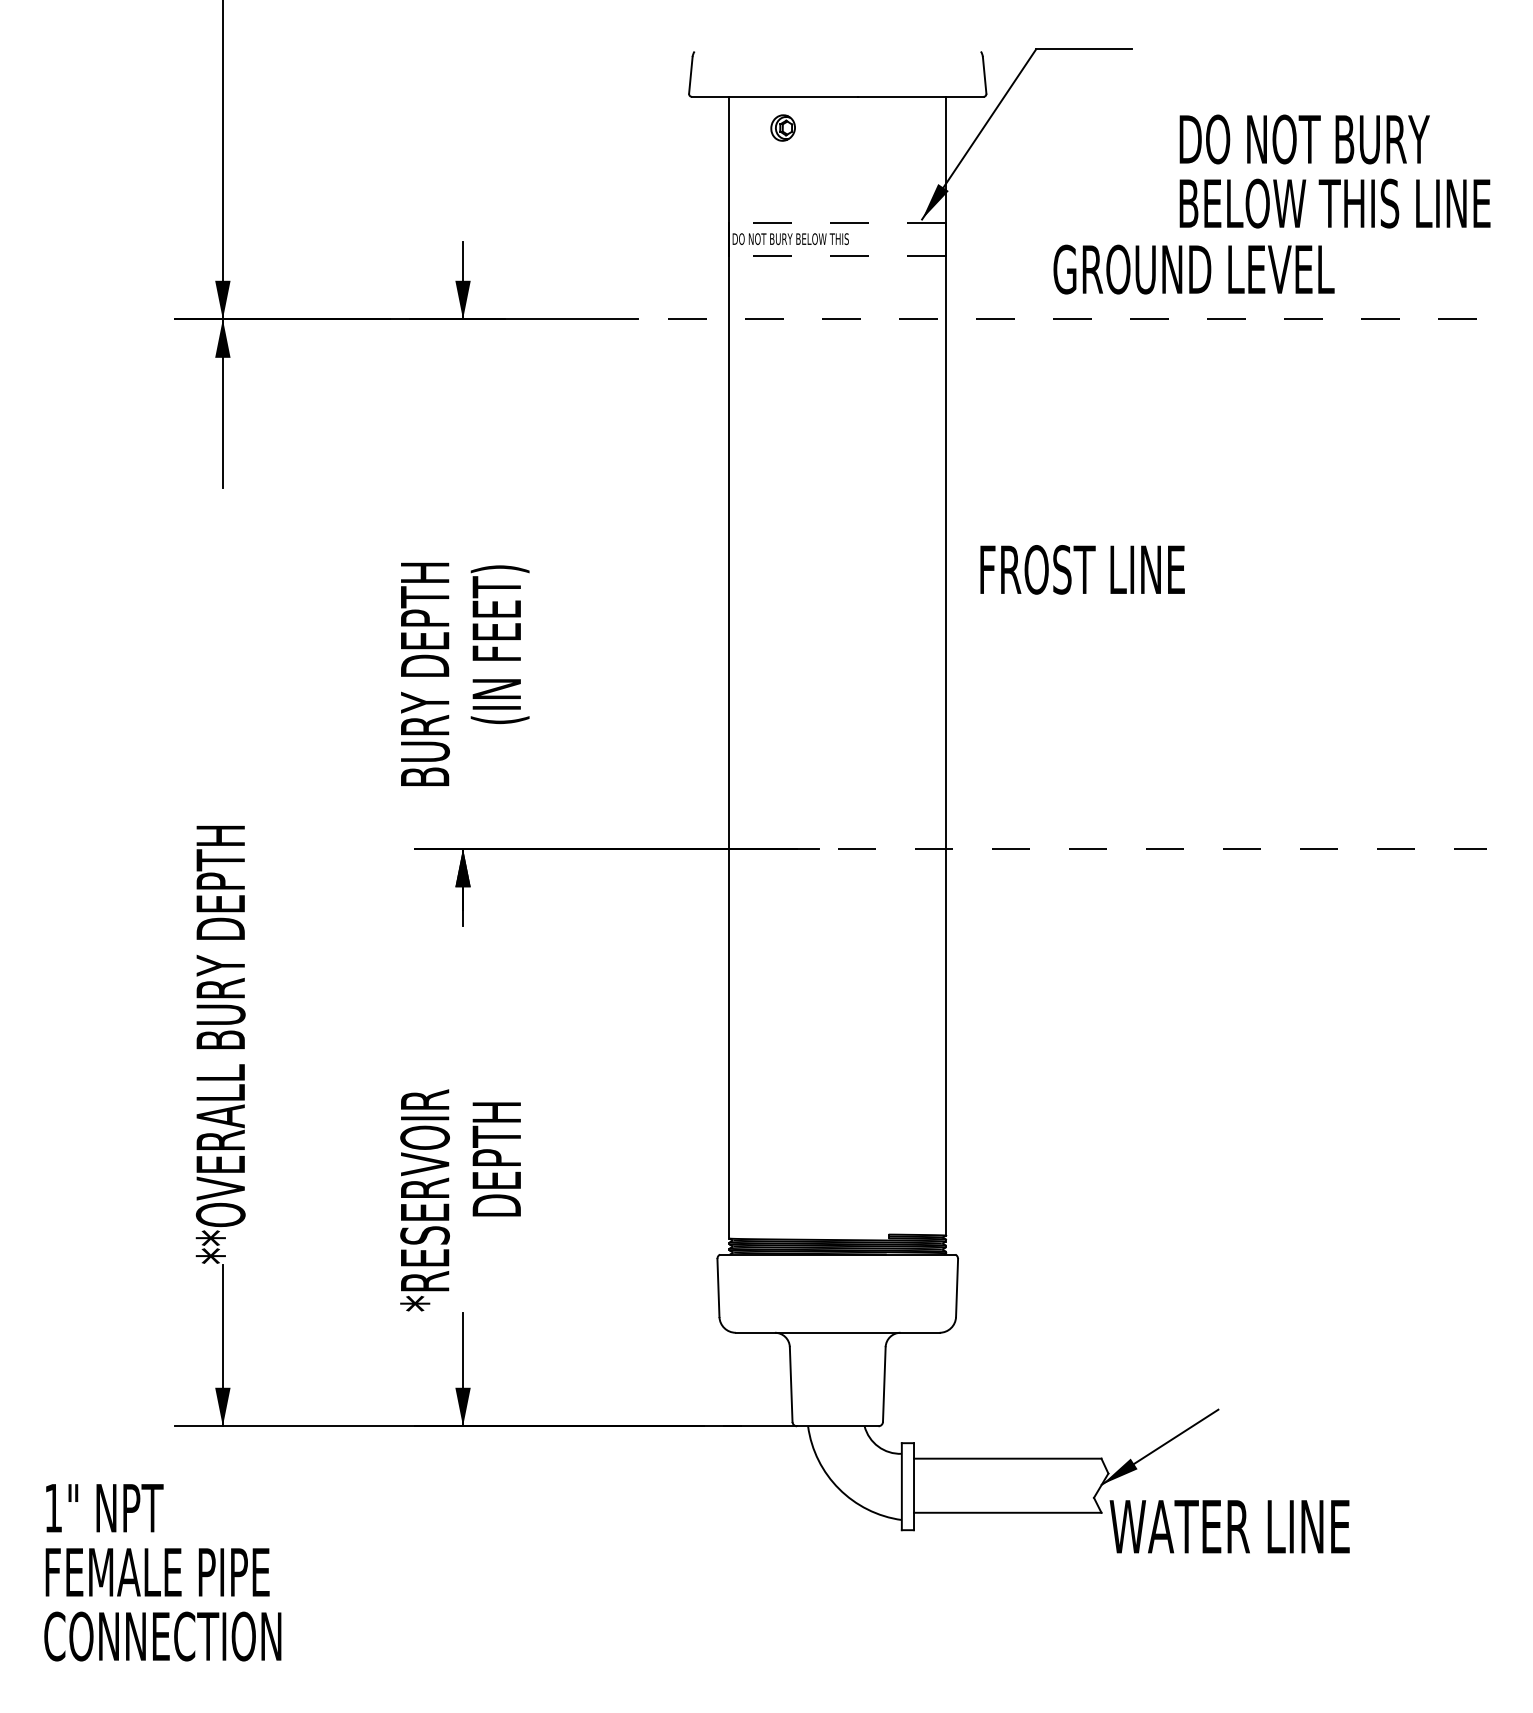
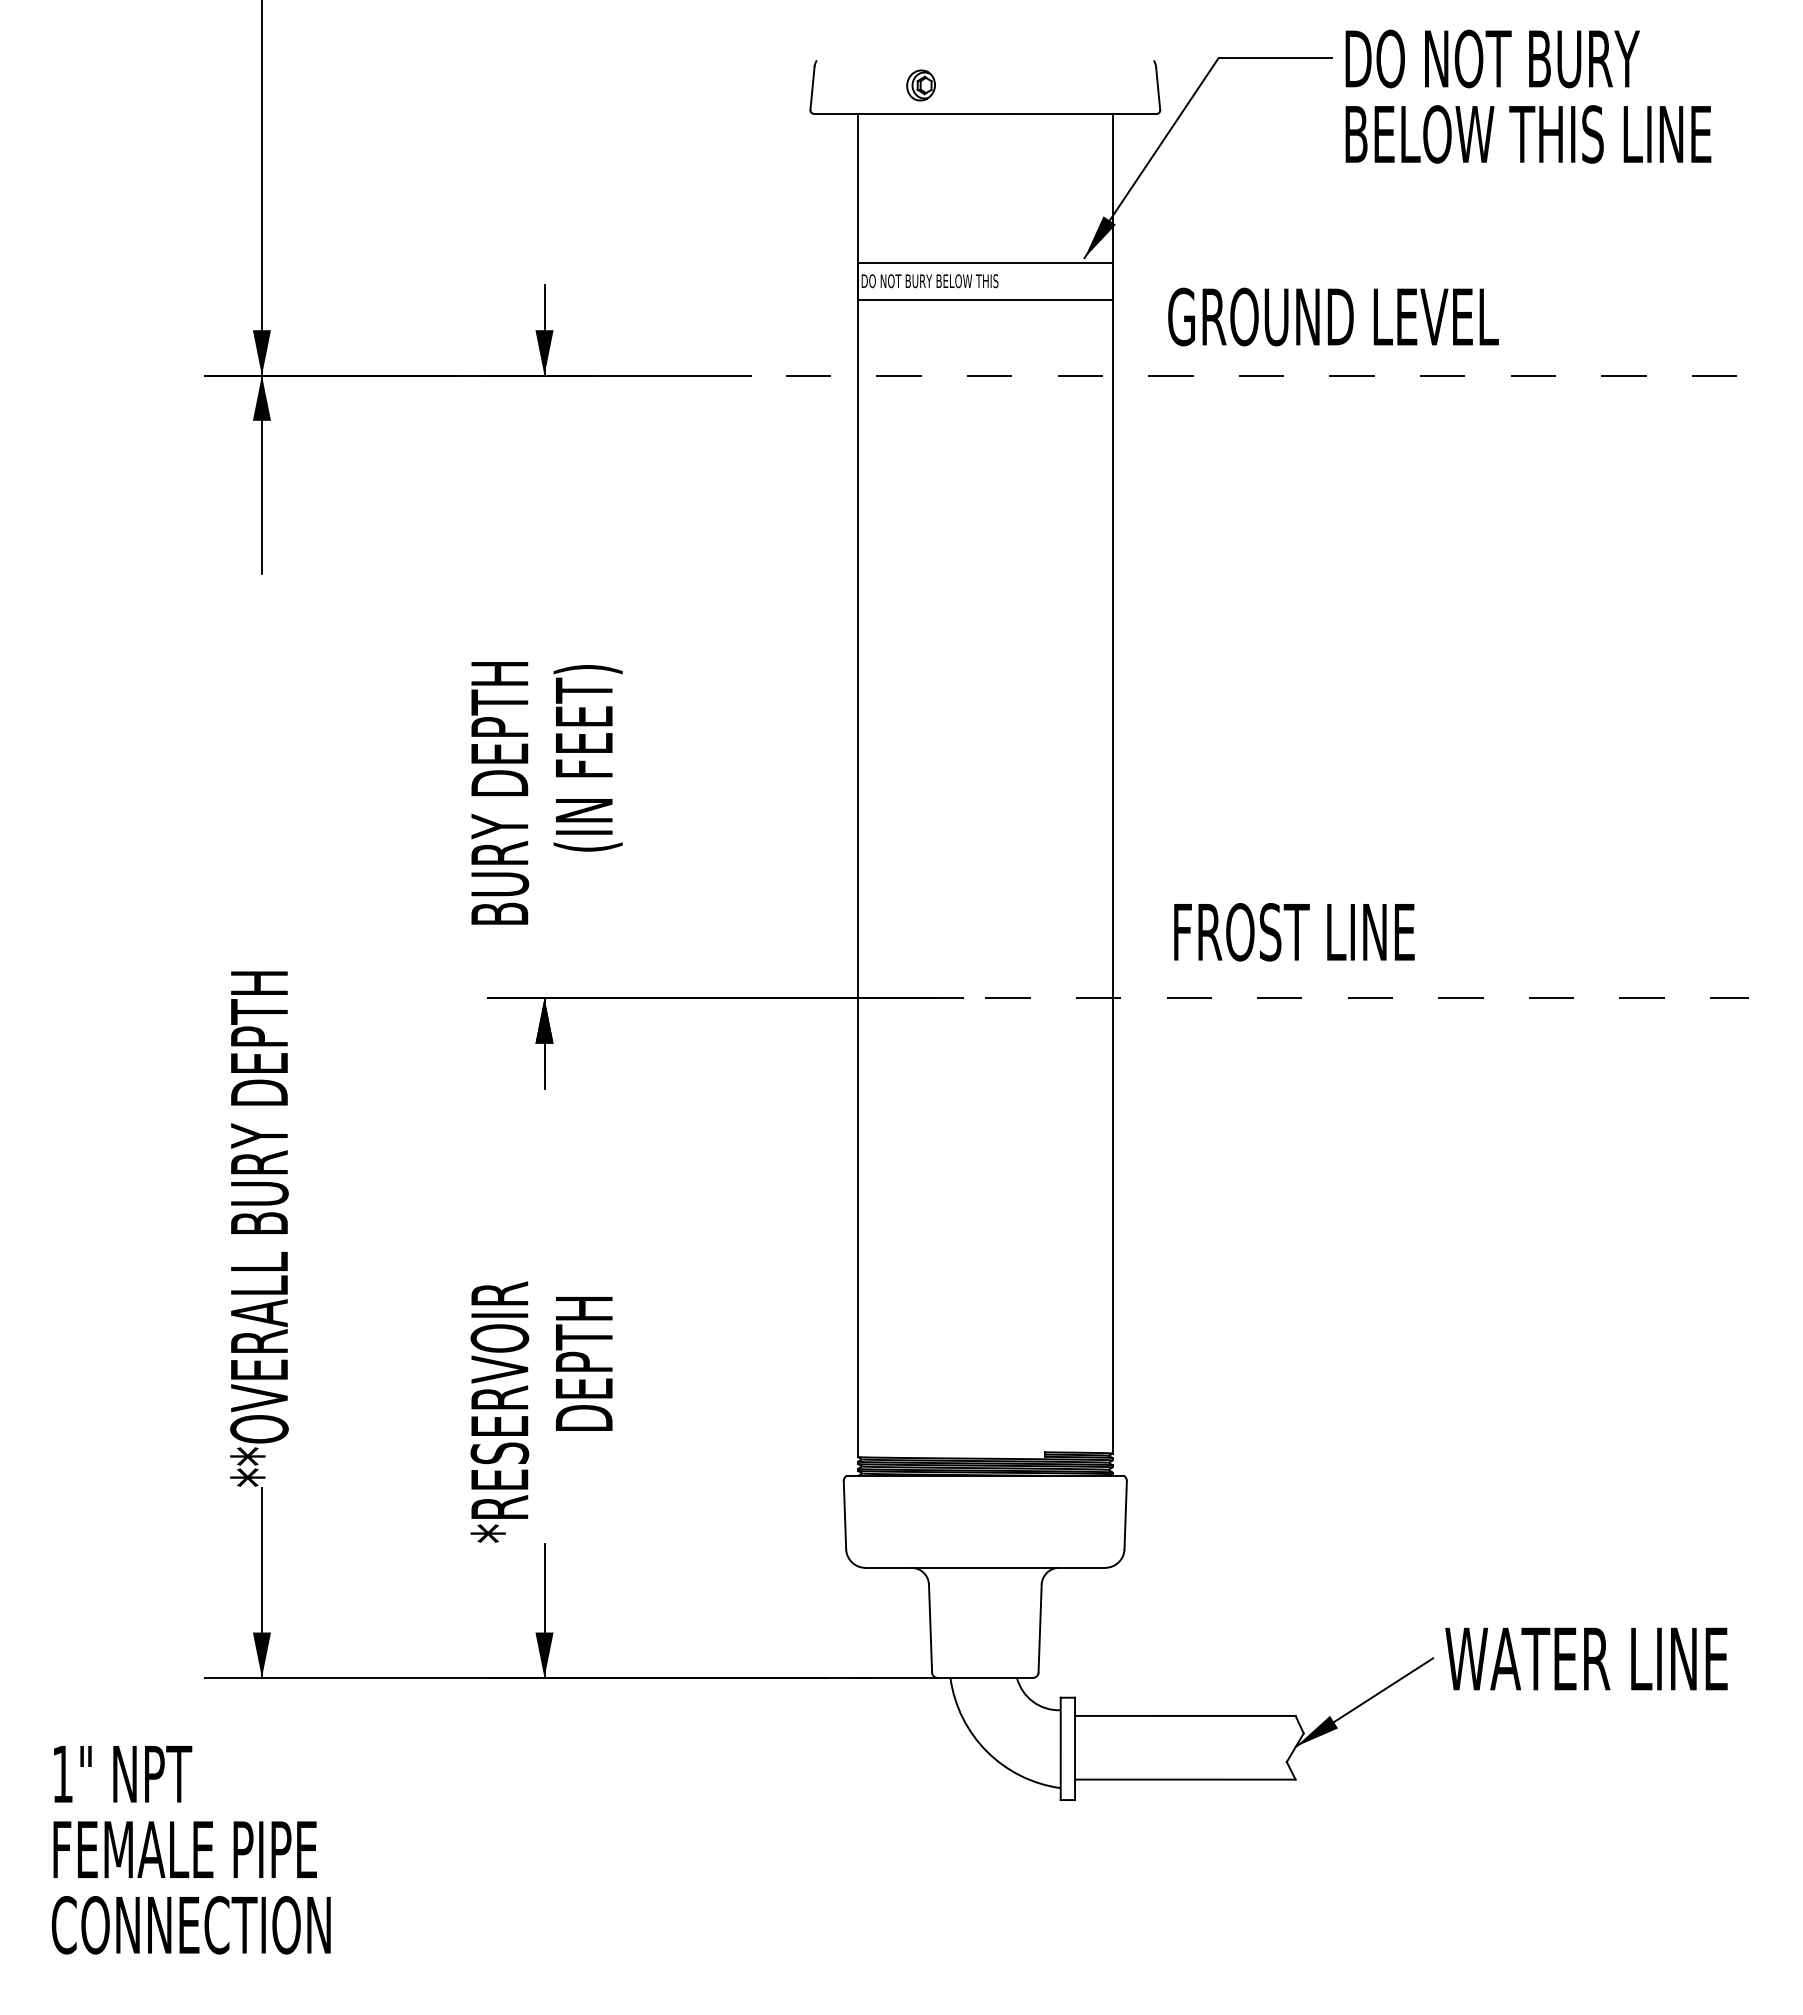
part: (782, 128) -> (920, 85), moved
text: (1335, 171) -> (1528, 96), moved
line: (837, 223) -> (984, 262), dashed -> solid
line: (837, 255) -> (984, 300), dashed -> solid
text: (1194, 269) -> (1333, 316), moved
text: (1082, 570) -> (1294, 932), moved
text: (1229, 1526) -> (1586, 1658), moved

